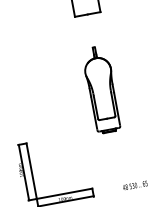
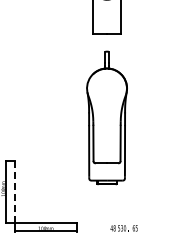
part: (101, 89) -> (106, 117), size x1.4
line: (32, 171) -> (15, 192), solid -> dashed

